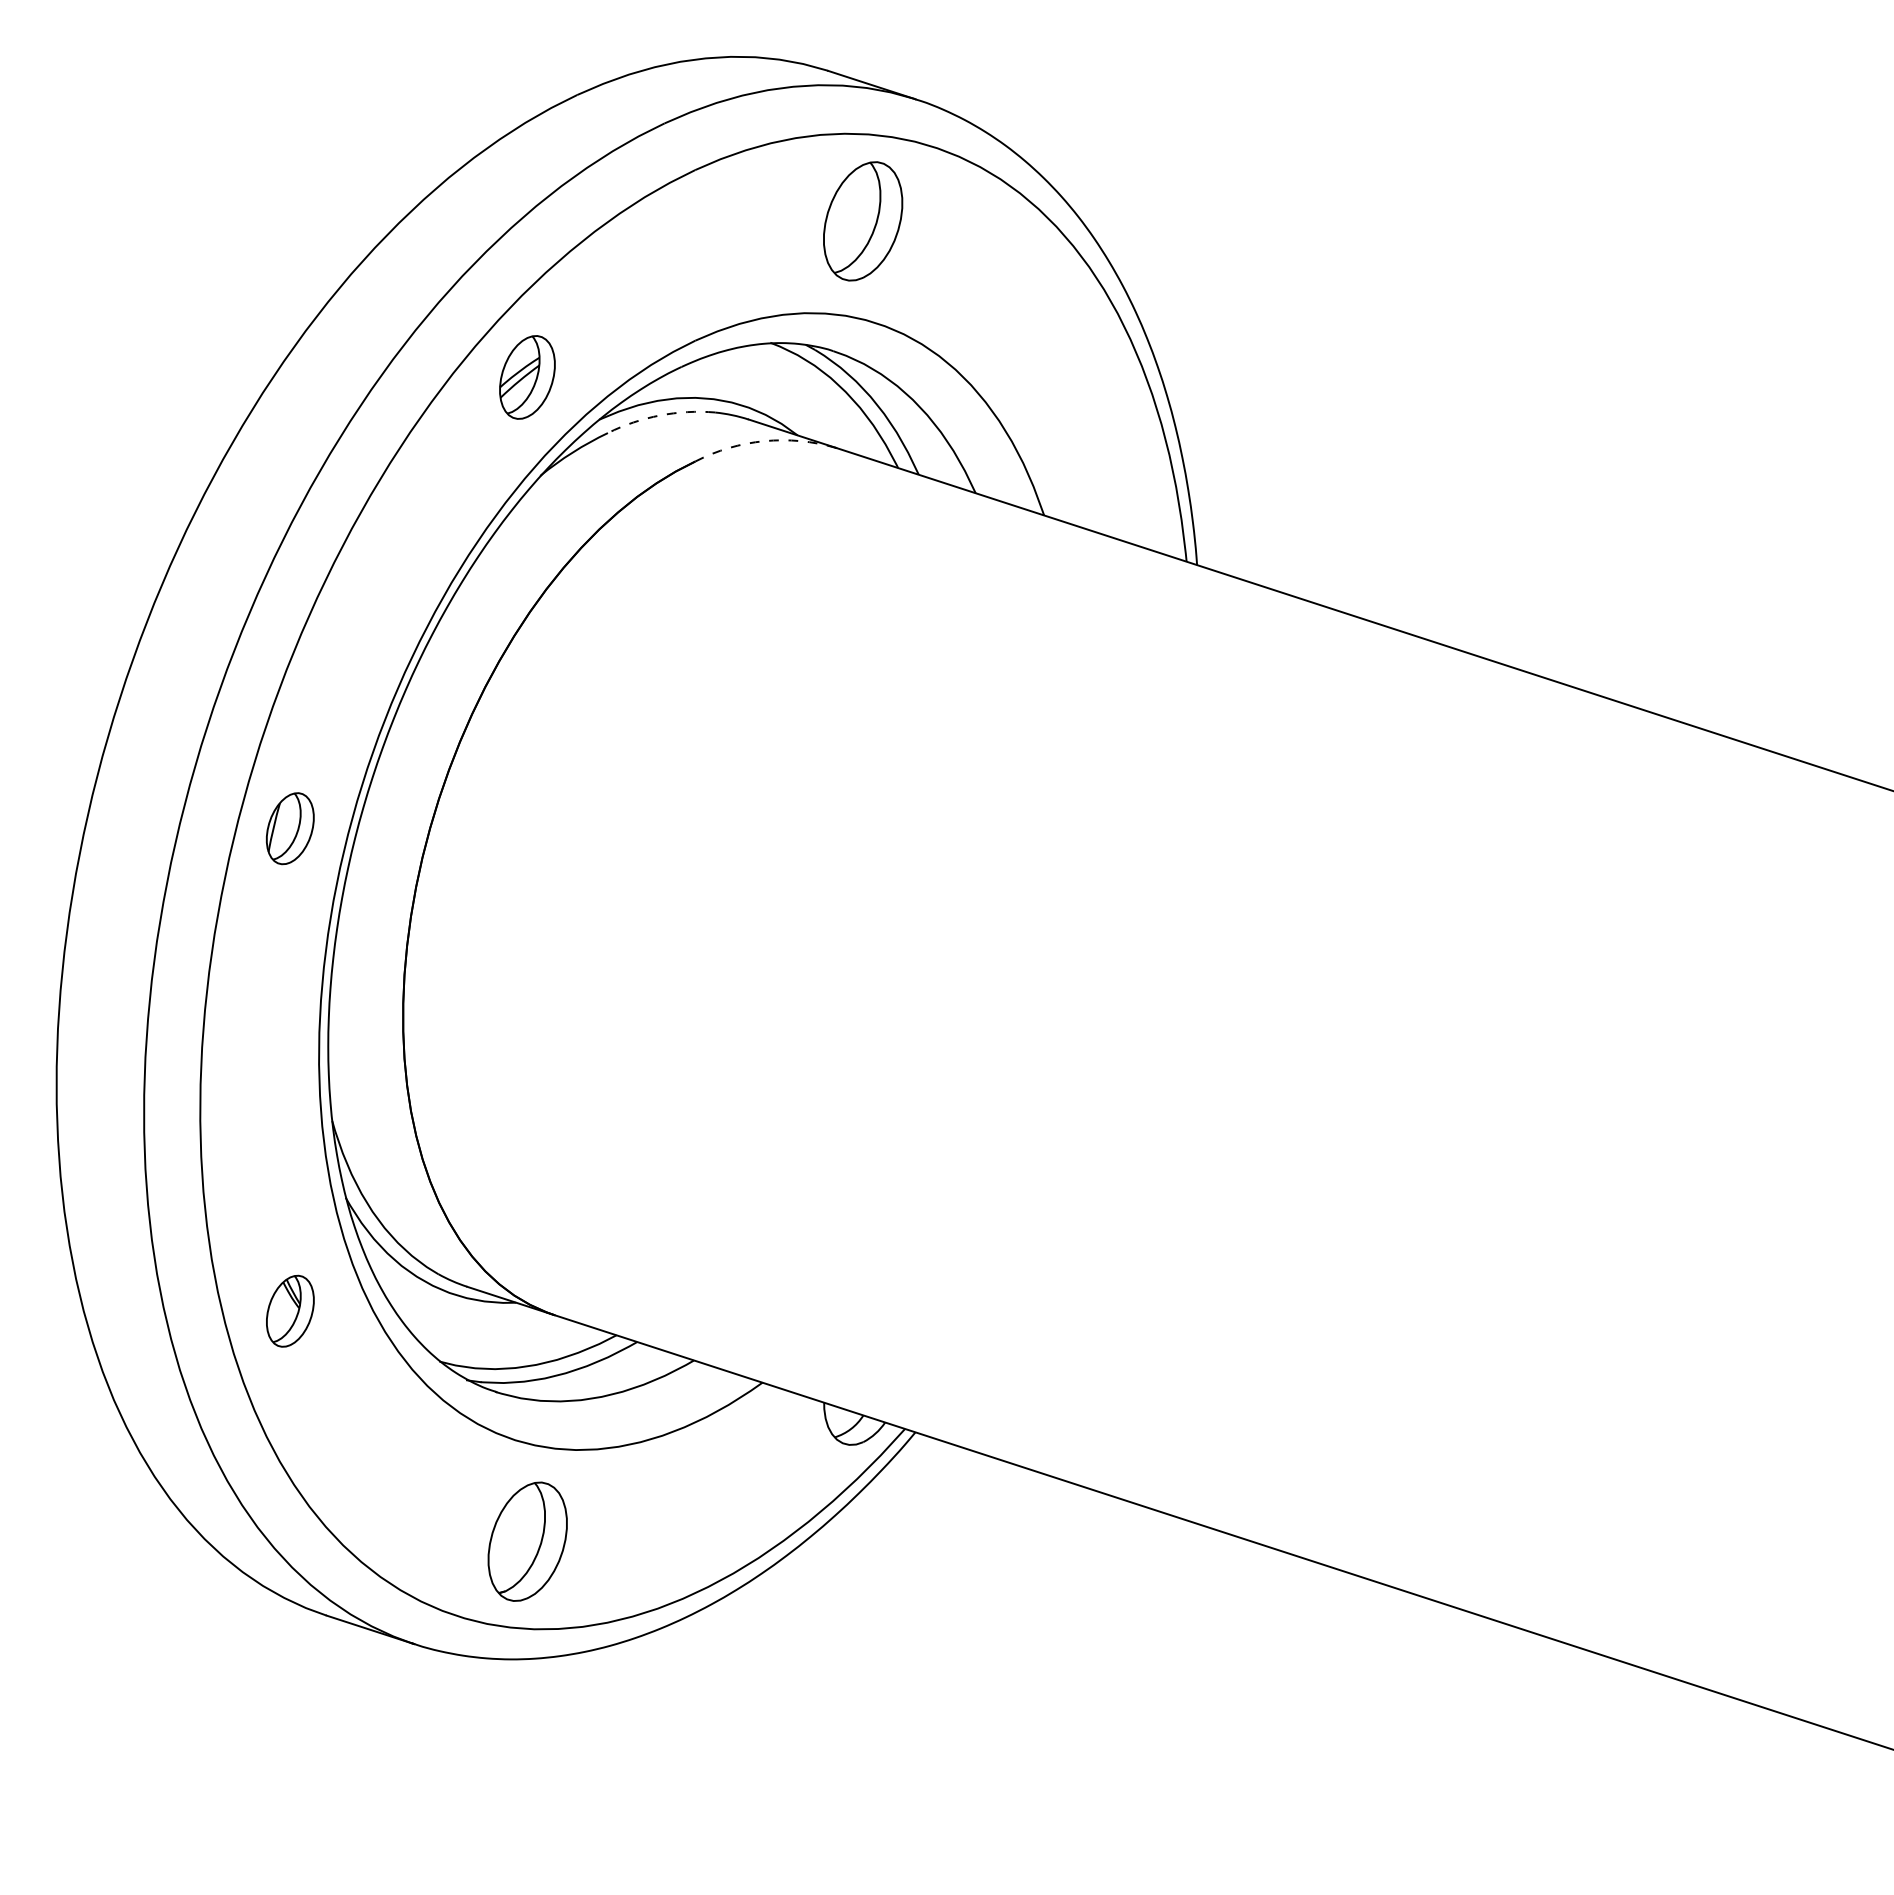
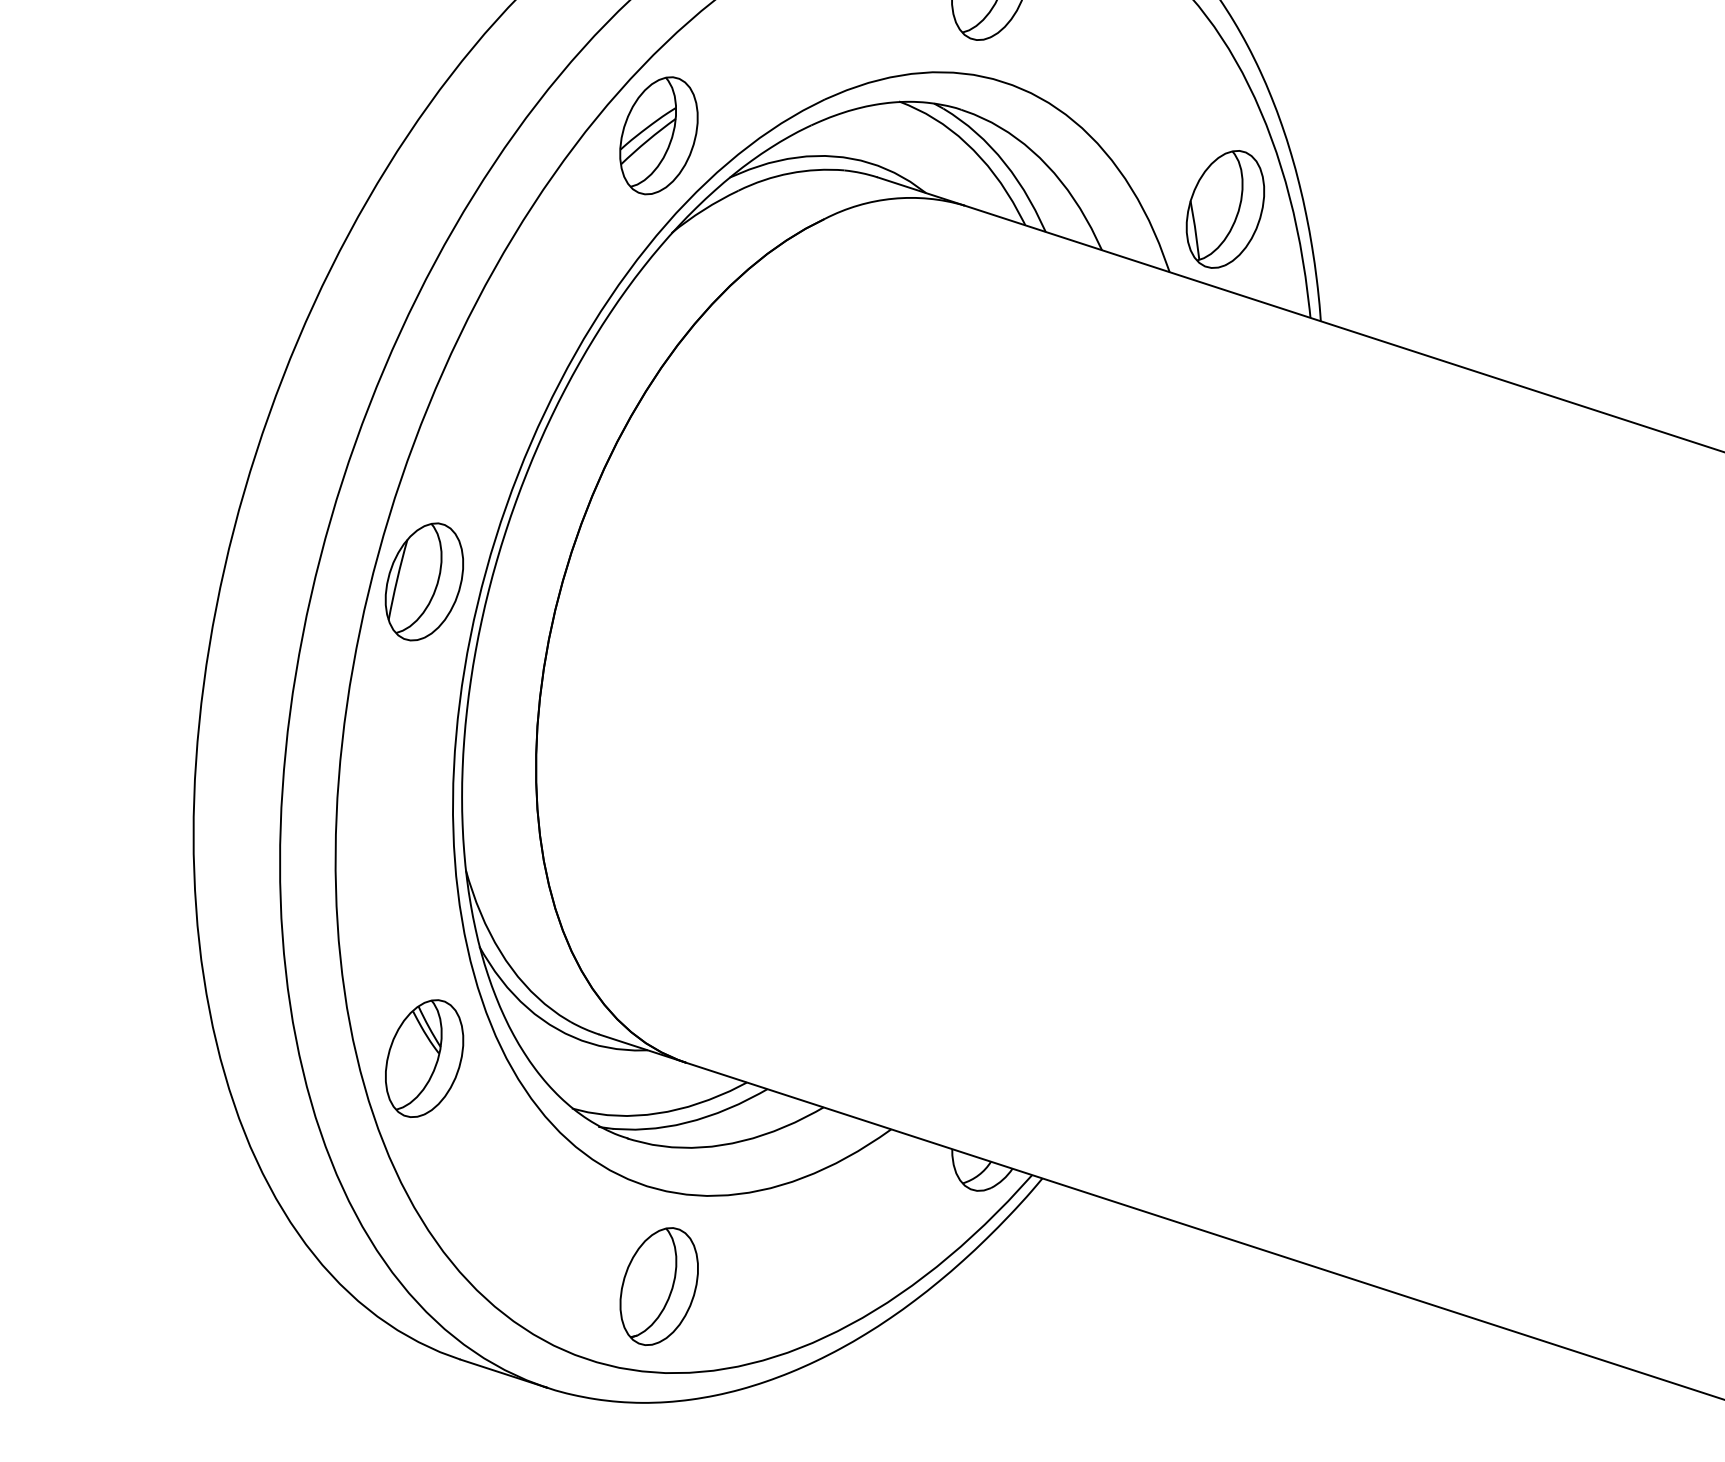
part: (527, 377) -> (659, 135), size x1.43
arc: (660, 415) -> (790, 173), dashed -> solid
arc: (764, 441) -> (893, 199), dashed -> solid
part: (1100, 451) -> (1225, 208), added
part: (290, 828) -> (424, 581), size x1.67
part: (290, 1311) -> (424, 1059), size x1.67

